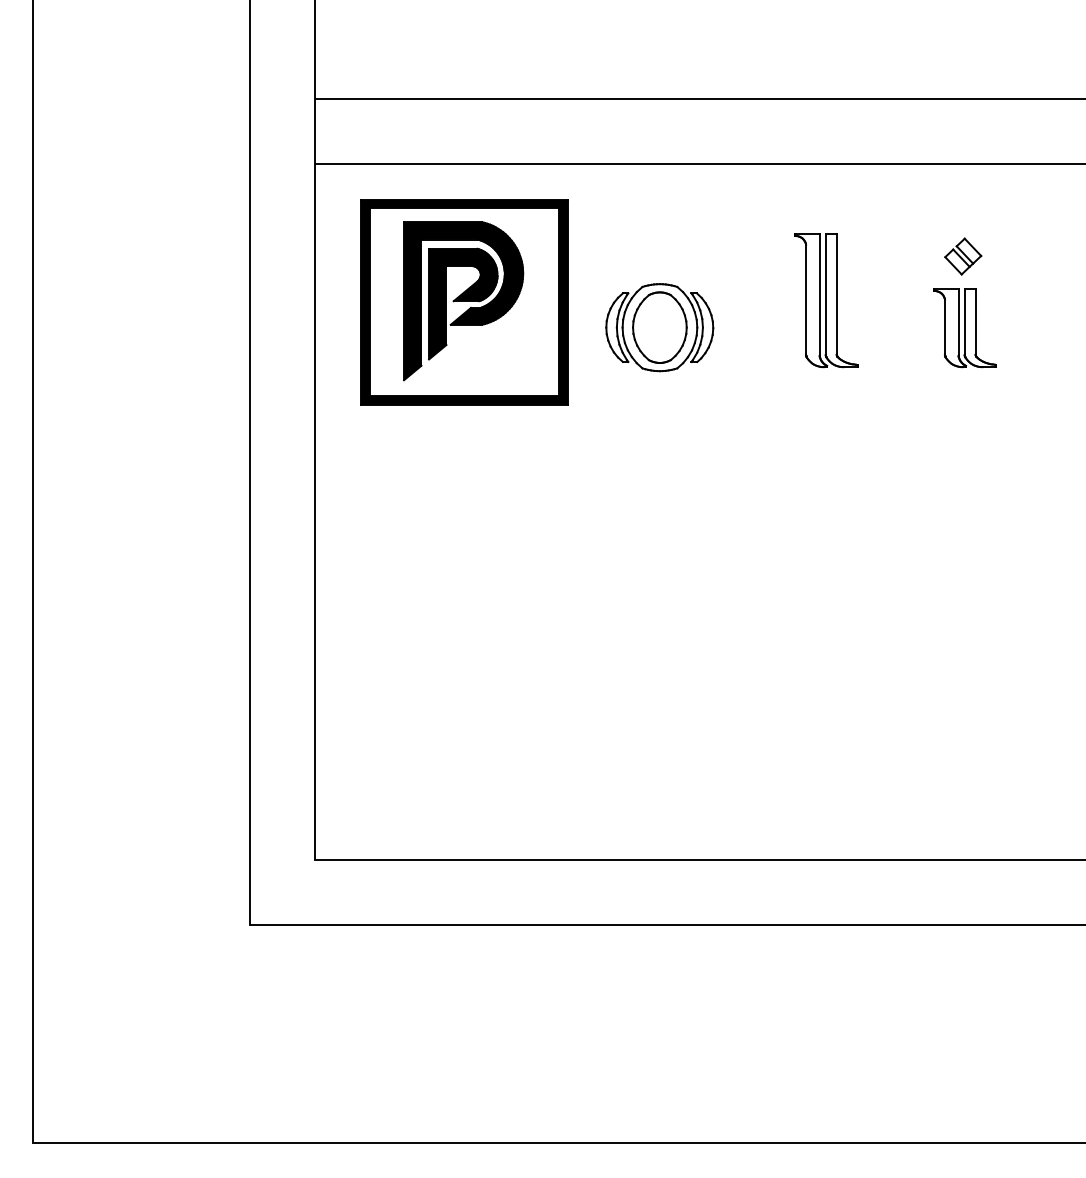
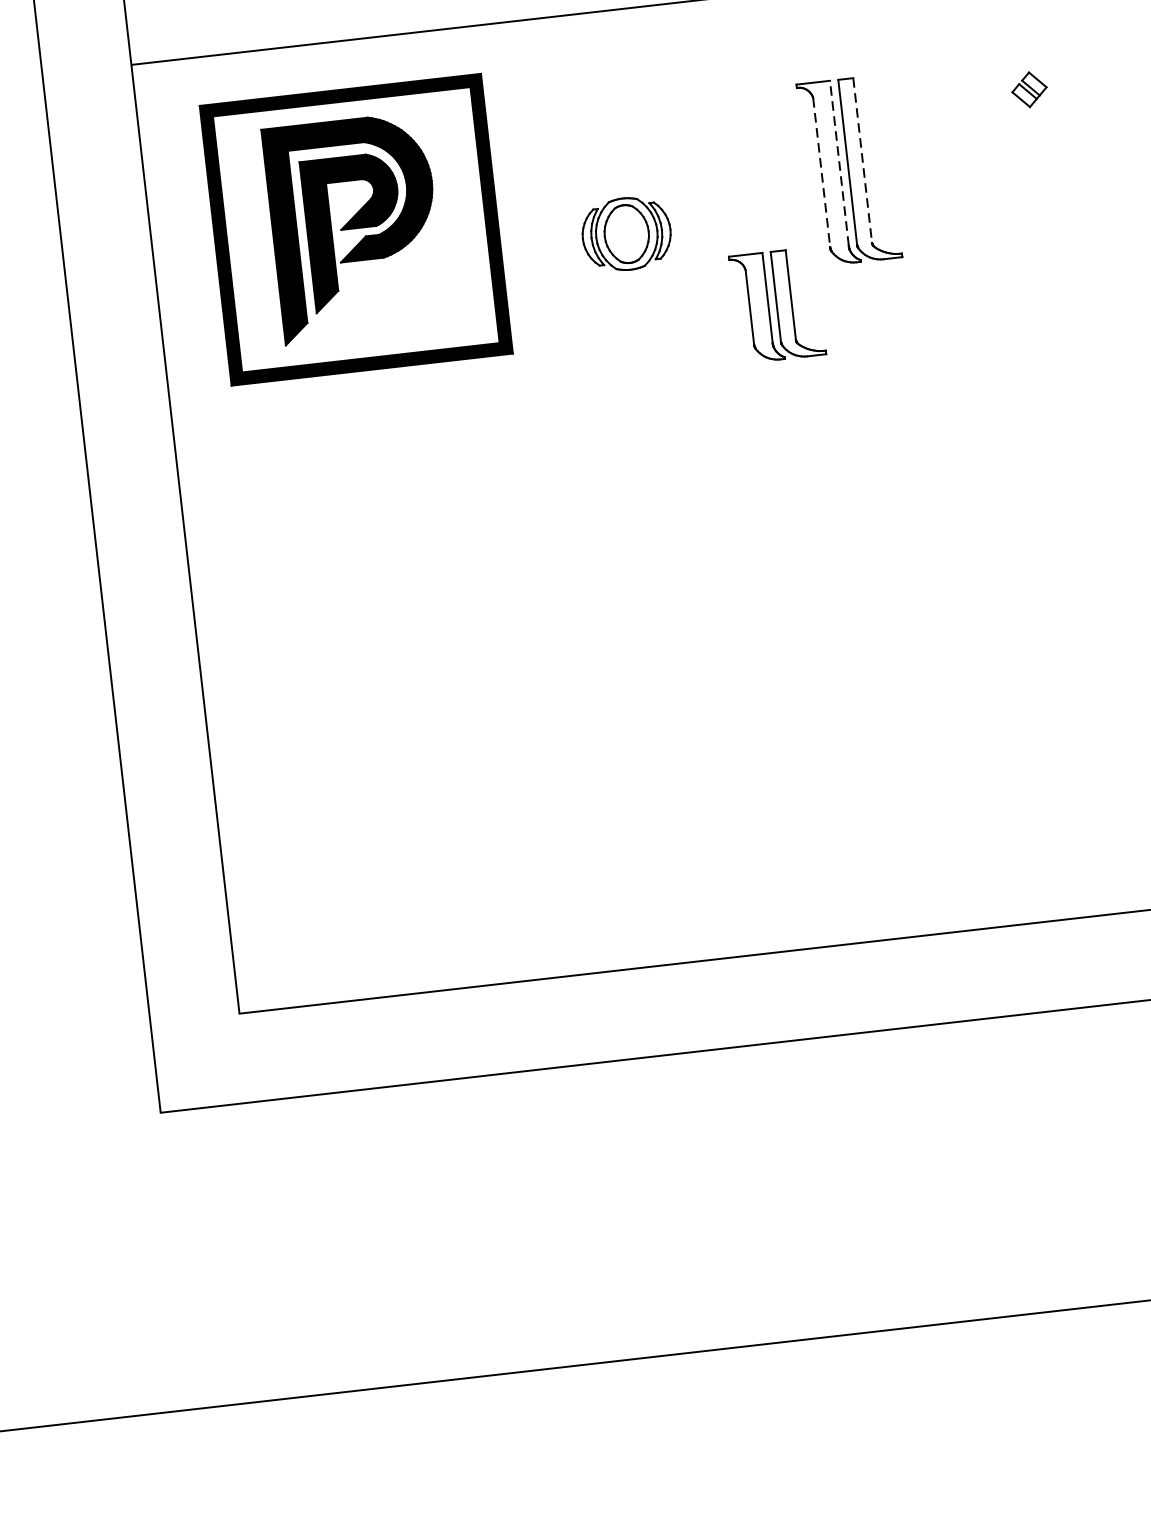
part: (963, 256) -> (1029, 89), size x0.7
line: (819, 293) -> (839, 162), solid -> dashed
line: (836, 294) -> (862, 161), solid -> dashed
line: (806, 299) -> (822, 172), solid -> dashed
part: (659, 327) -> (626, 233), size x0.6
part: (964, 328) -> (776, 306), moved

